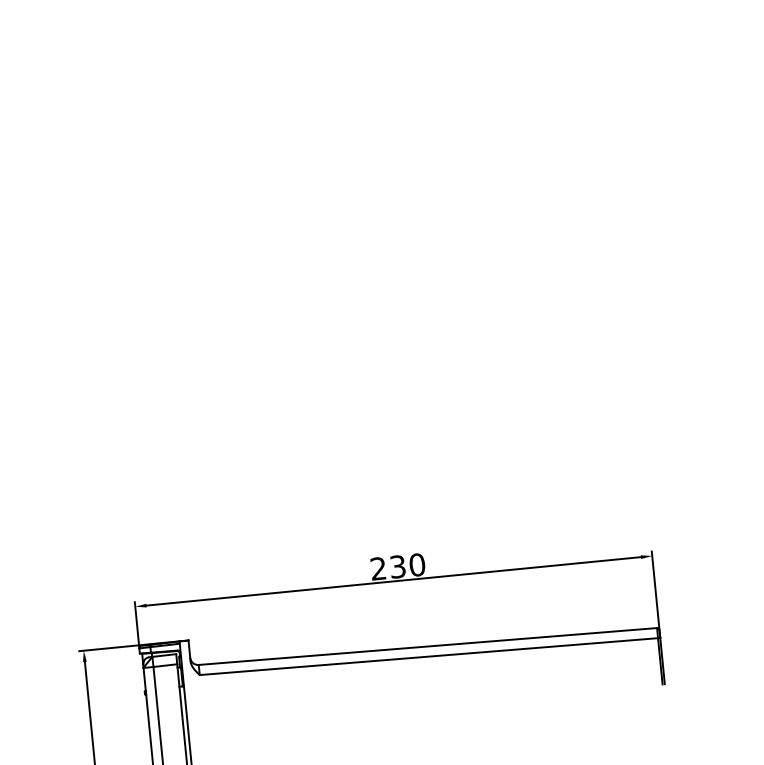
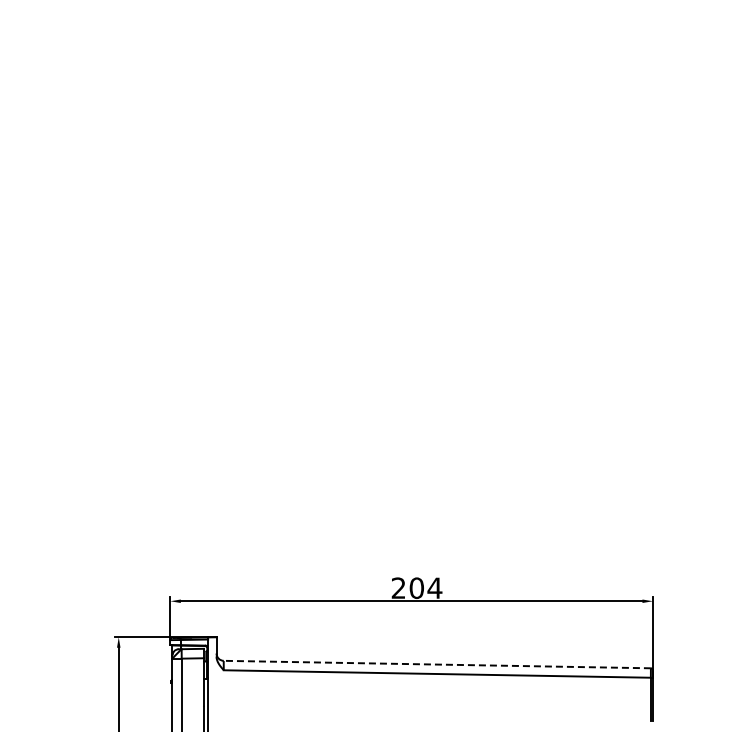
text: (407, 566) -> (425, 588), 230 -> 204
line: (428, 646) -> (437, 664), solid -> dashed

